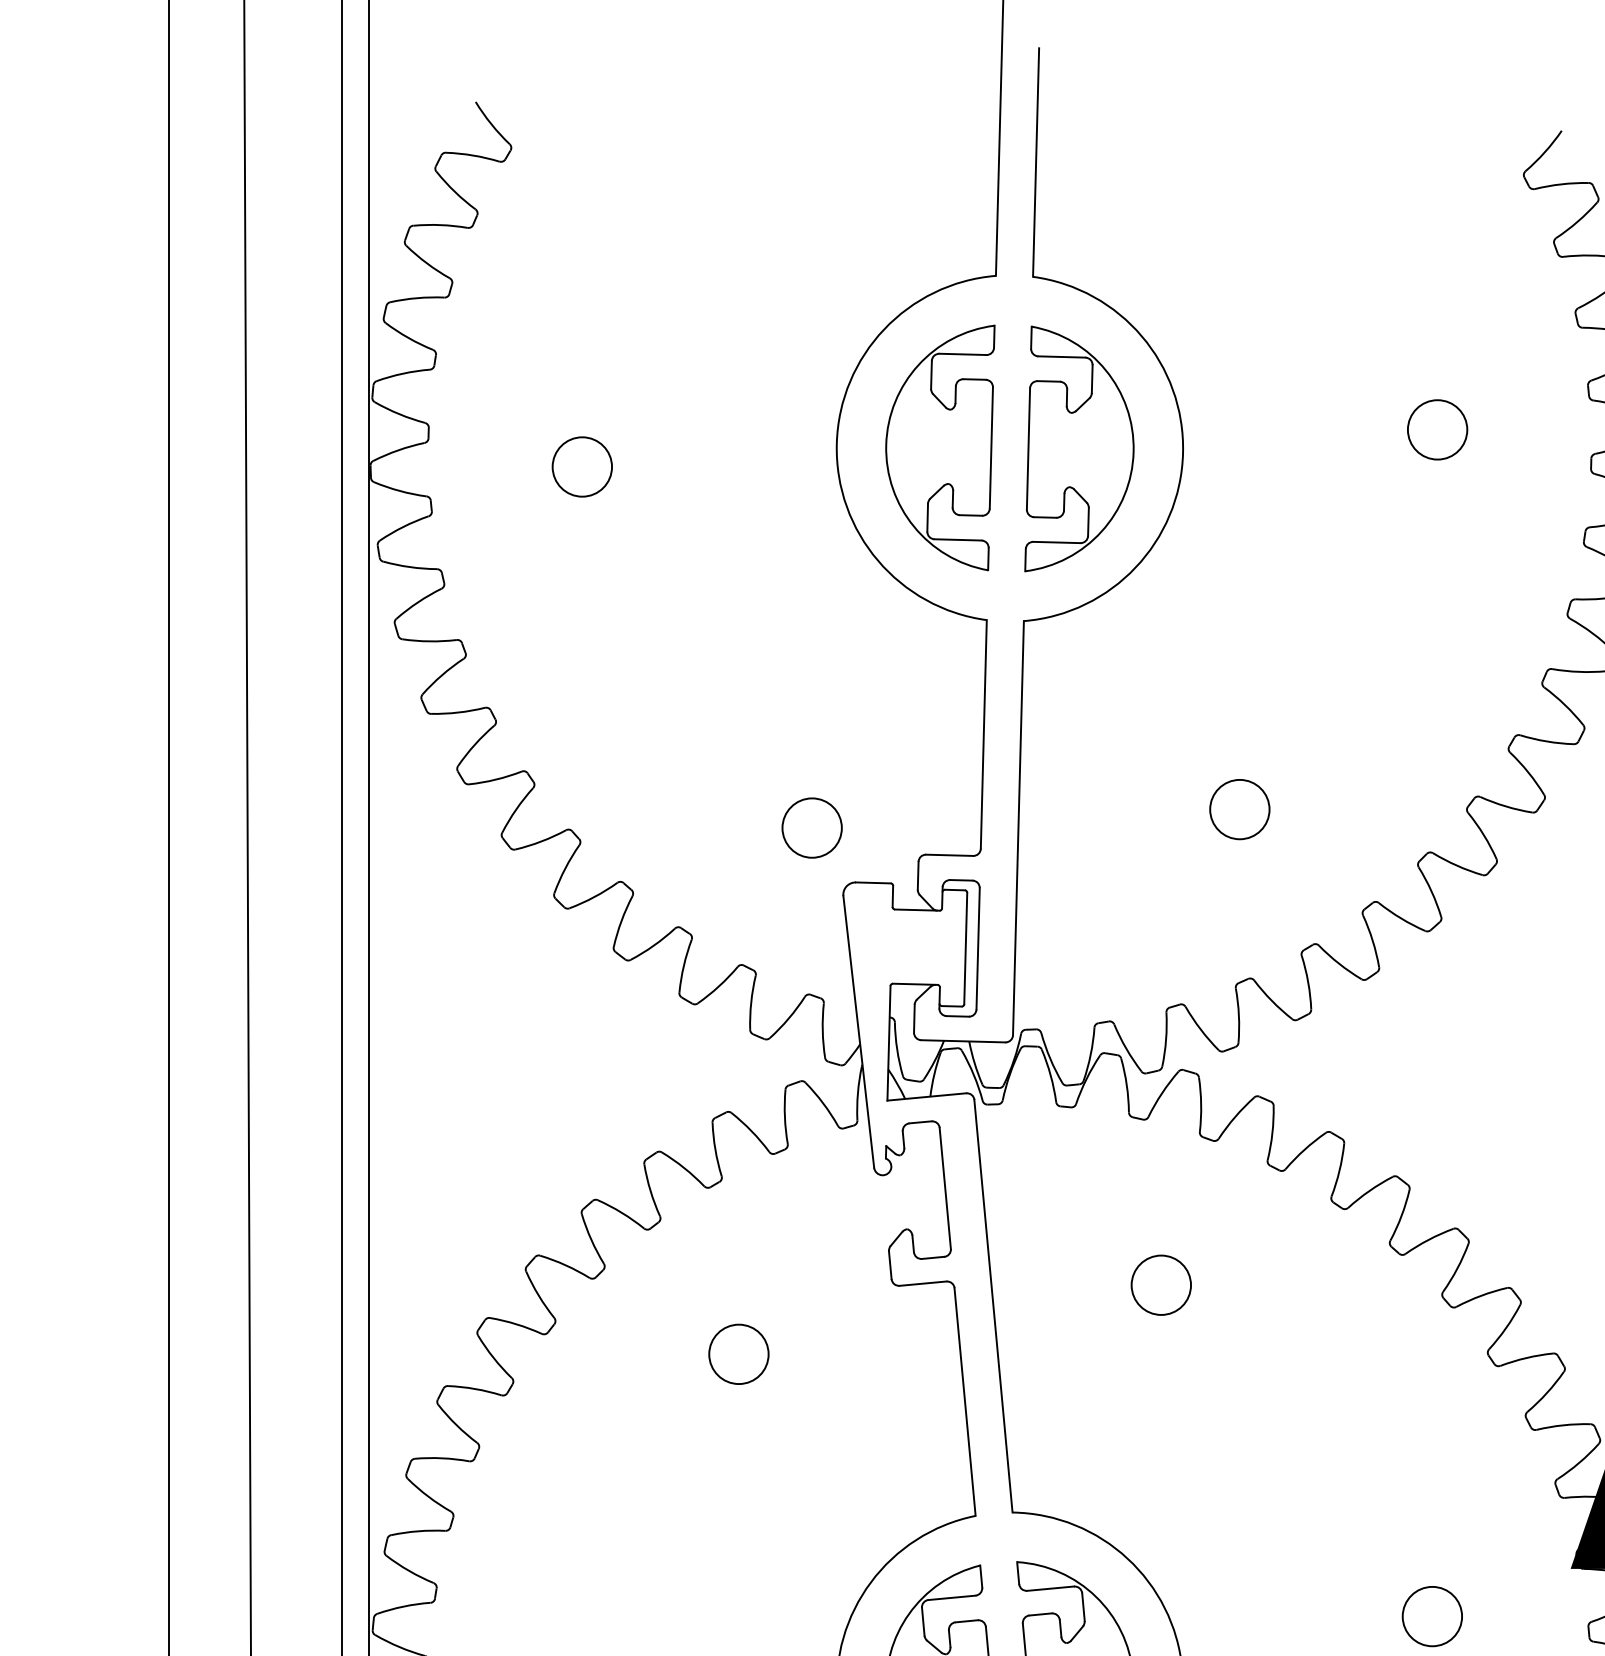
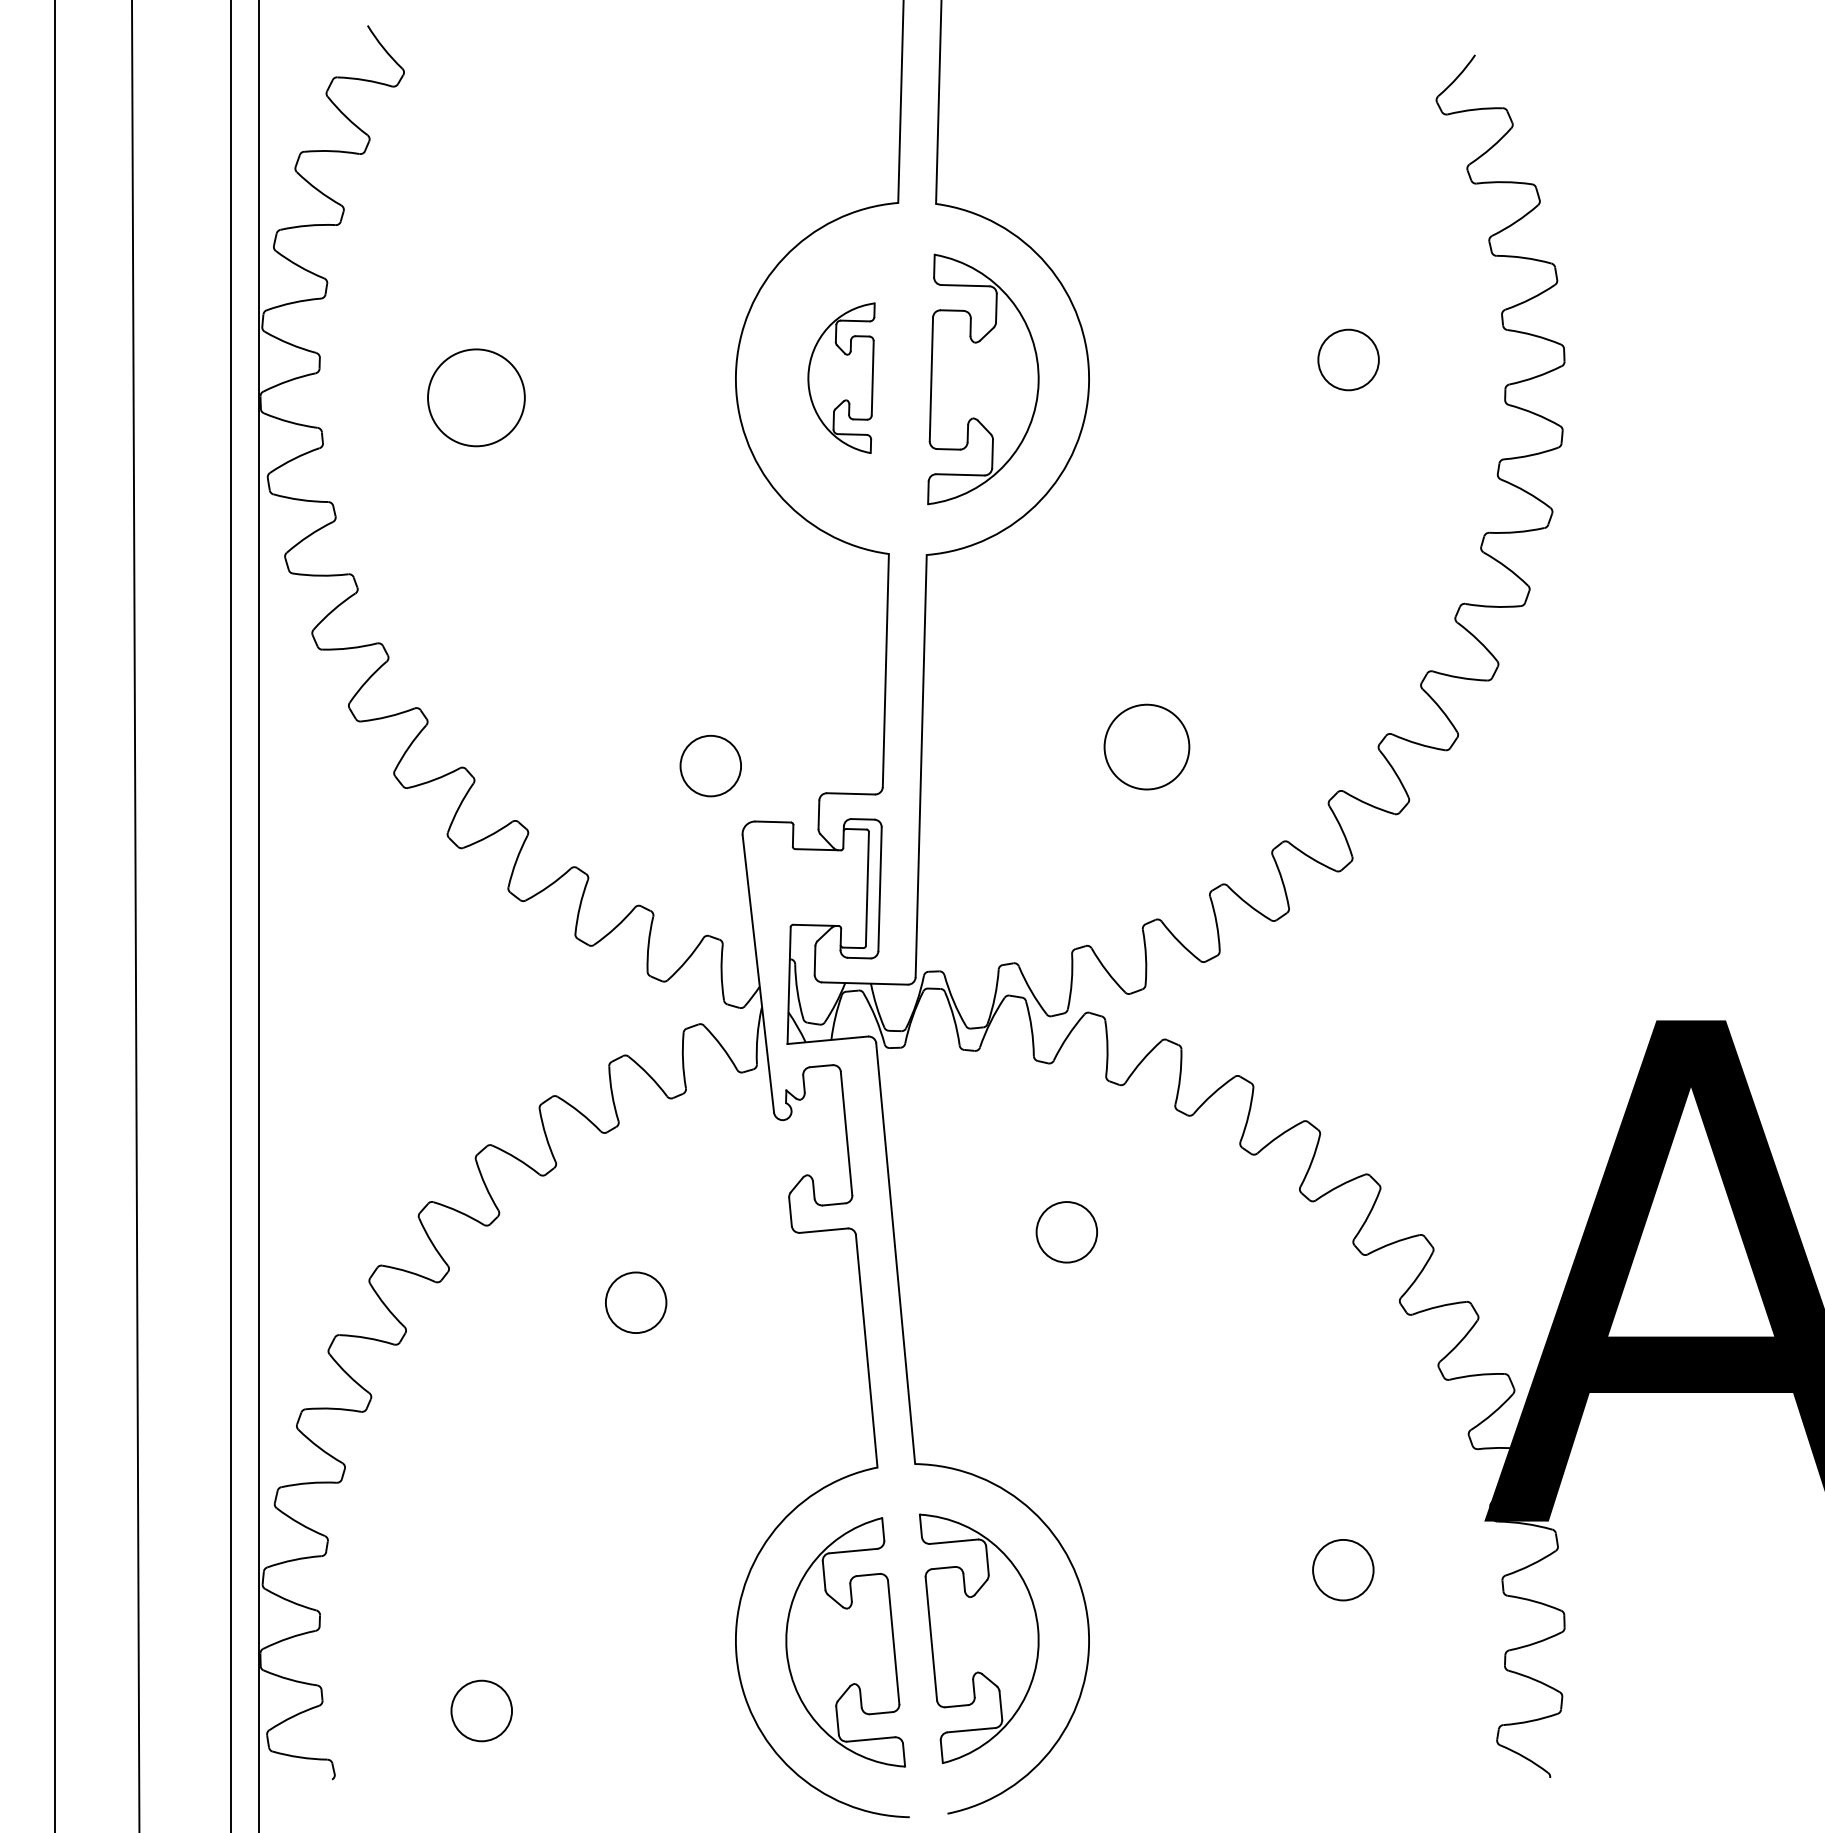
part: (940, 447) -> (841, 377), size x0.6
circle: (582, 466) -> (476, 397), size x1.6
circle: (1239, 809) -> (1146, 747), size x1.4

